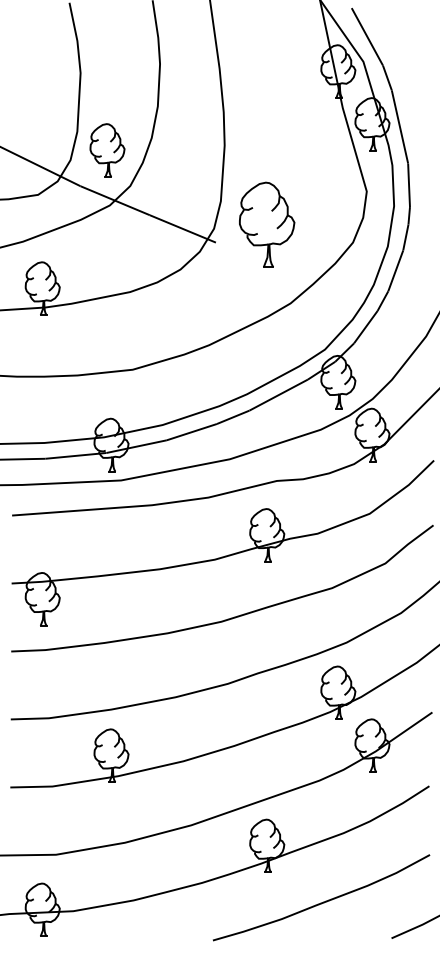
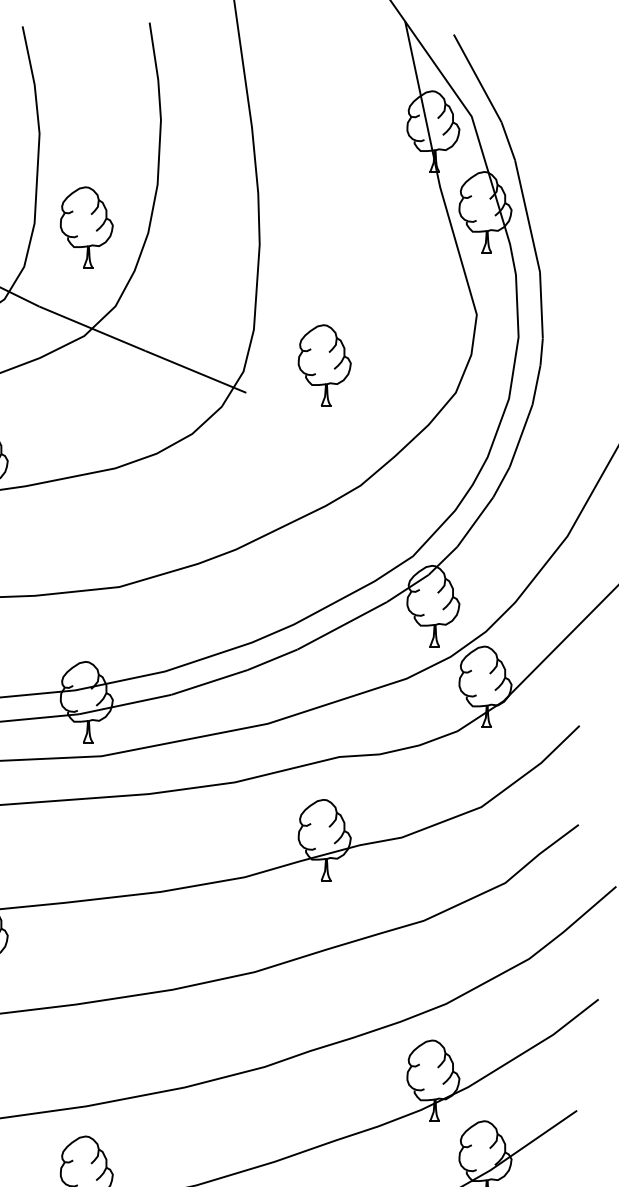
part: (107, 150) -> (86, 227), moved
part: (267, 224) -> (325, 365), size x0.62

